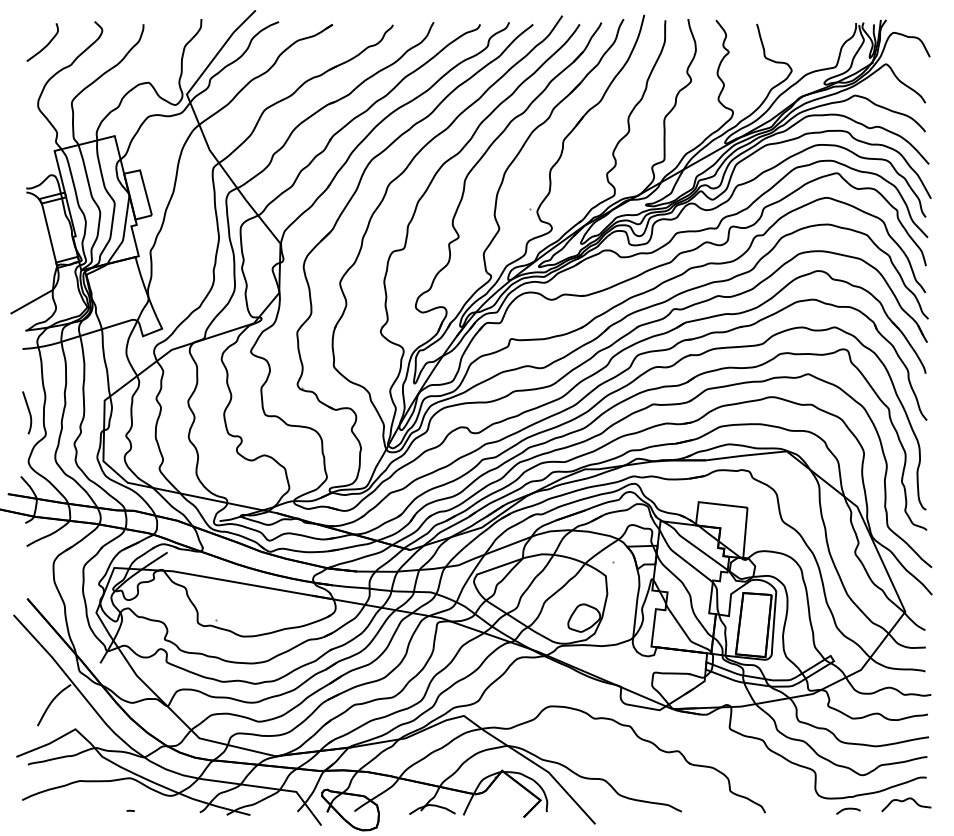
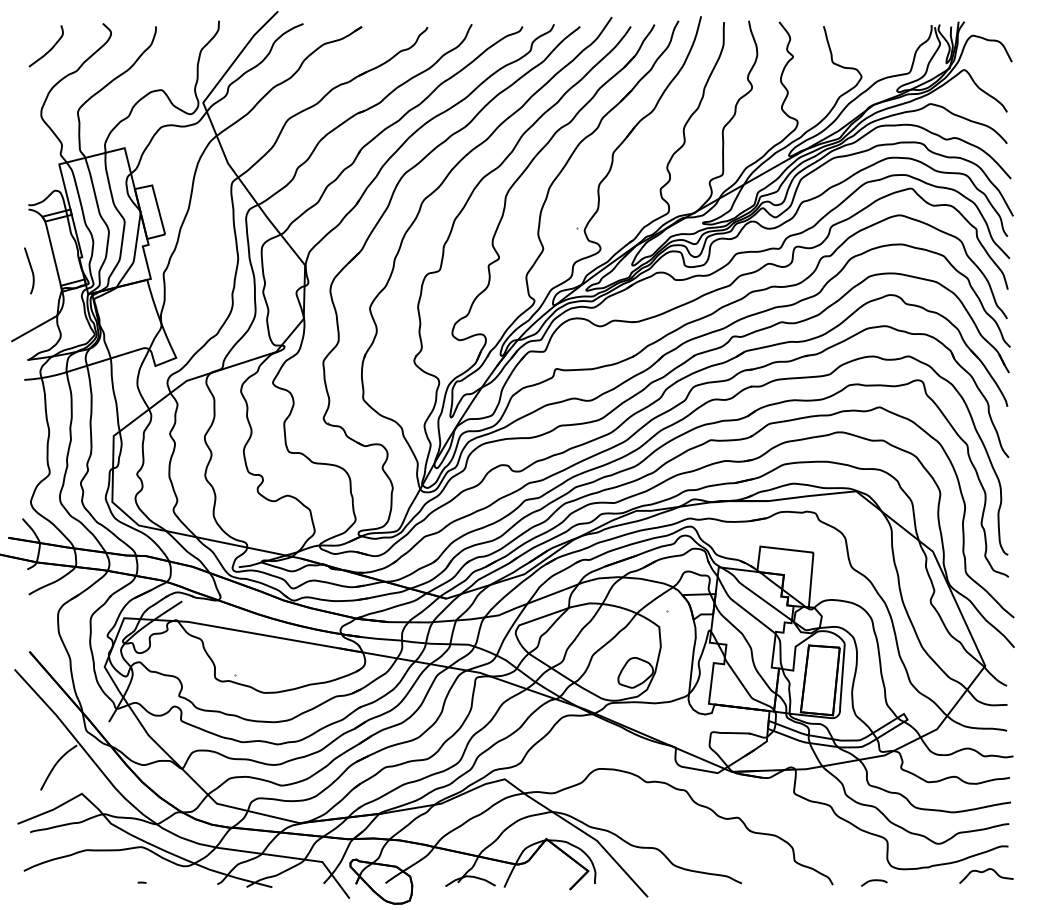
curve: (28, 412) -> (30, 270), moved
curve: (848, 809) -> (874, 881), moved

